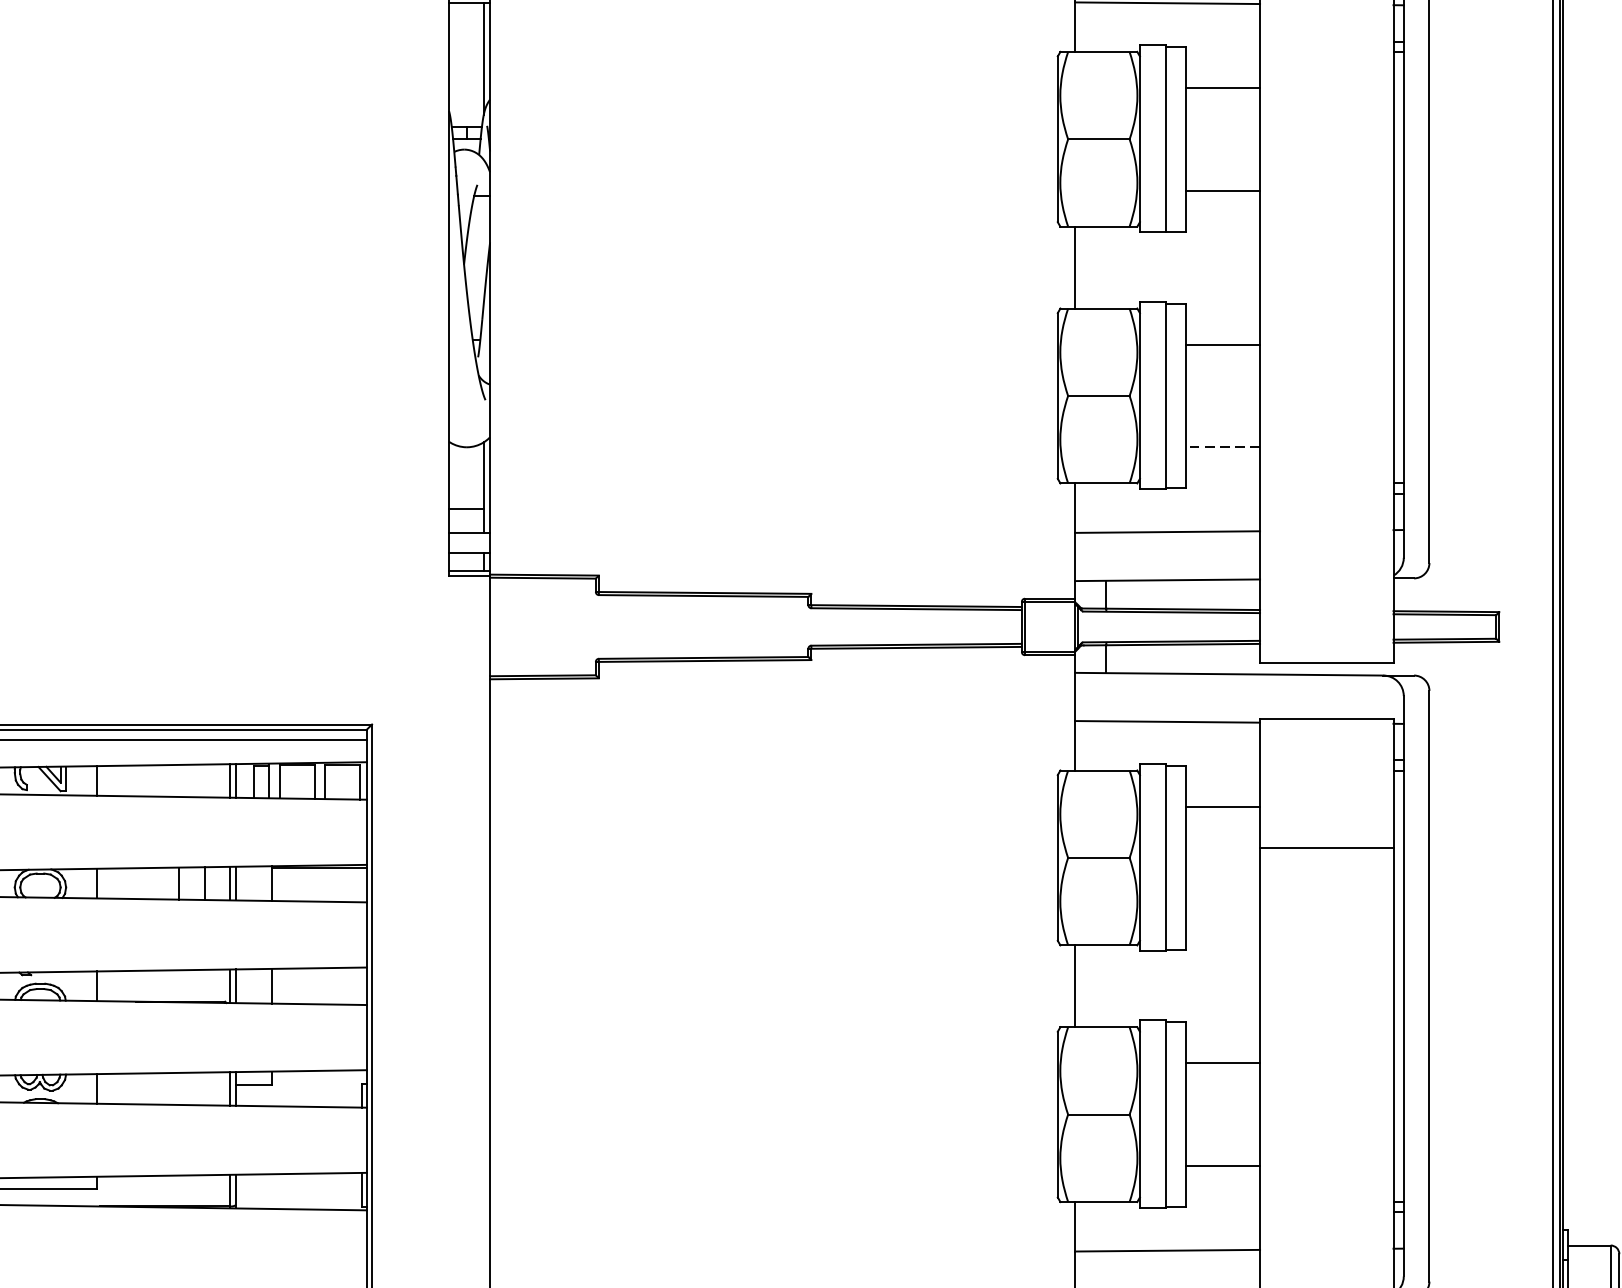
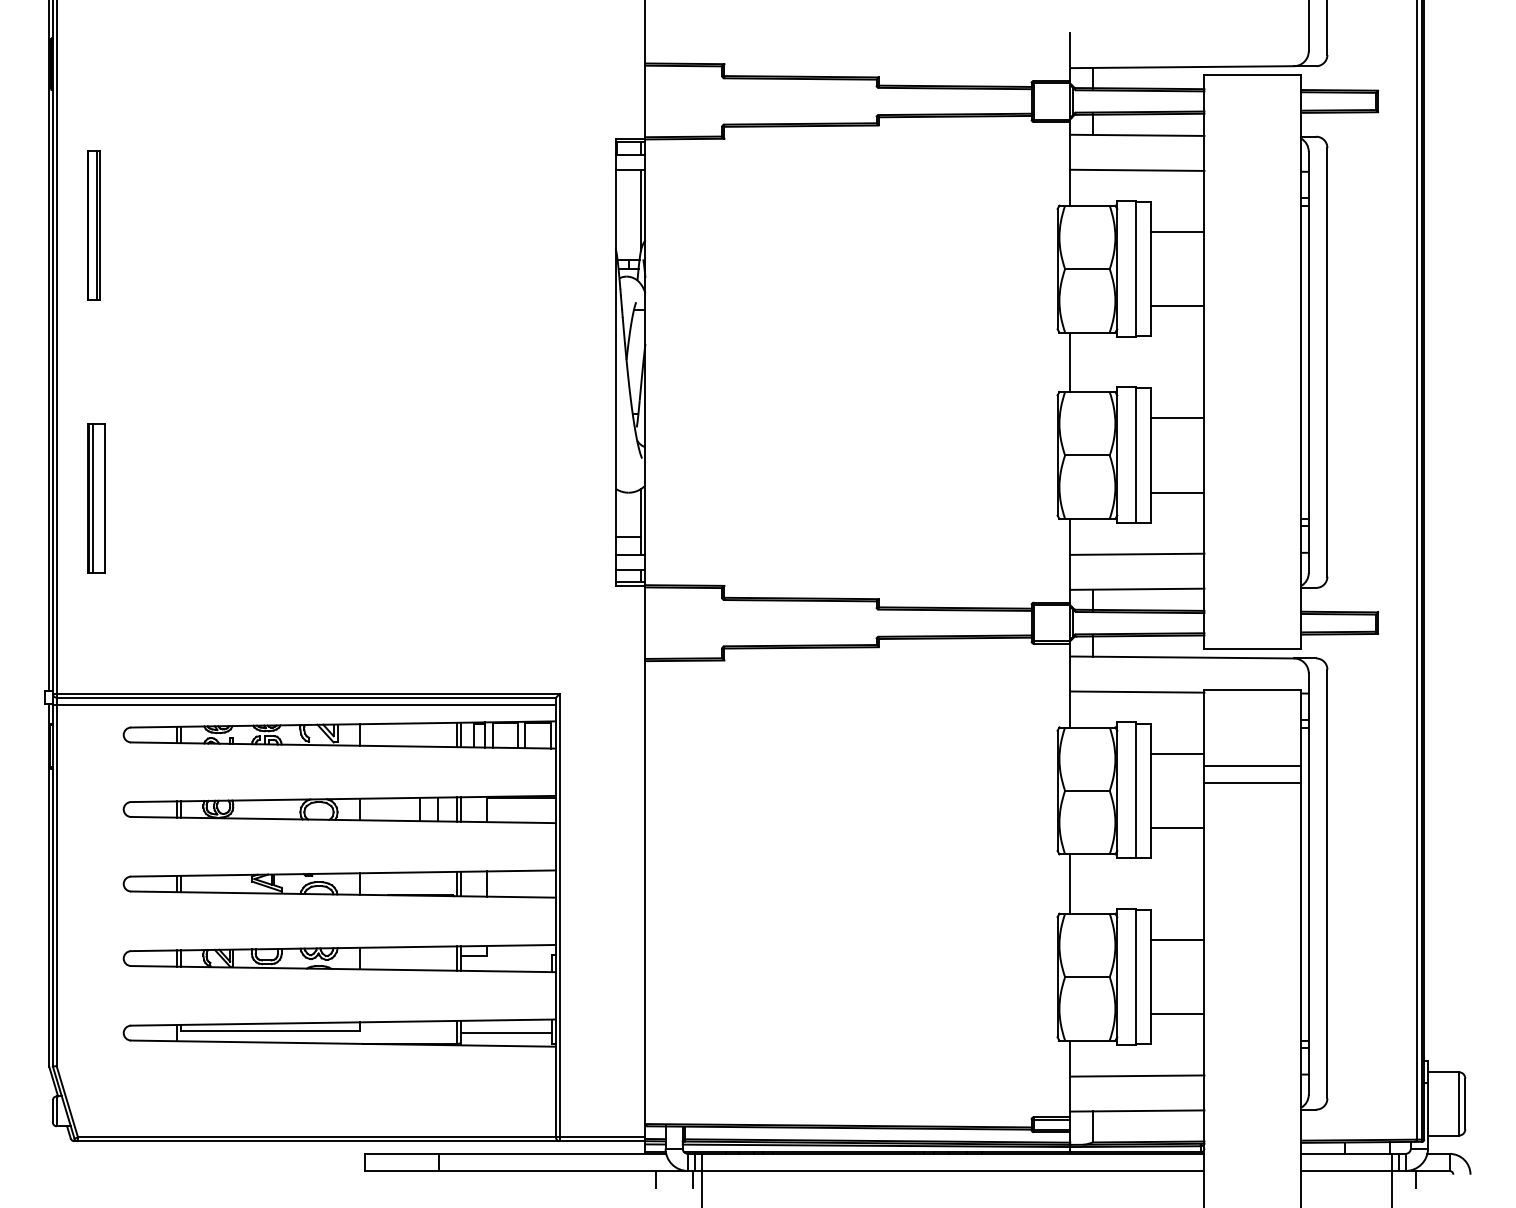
line: (1222, 446) -> (1177, 492), dashed -> solid
line: (1326, 822) -> (1252, 765), added
line: (1222, 909) -> (1177, 828), added
line: (298, 1192) -> (506, 1033), added

